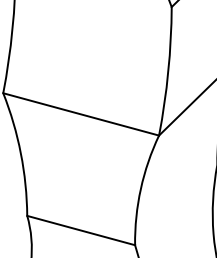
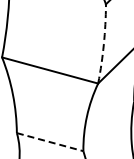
arc: (167, 72) -> (103, 44), solid -> dashed
line: (81, 231) -> (50, 142), solid -> dashed

